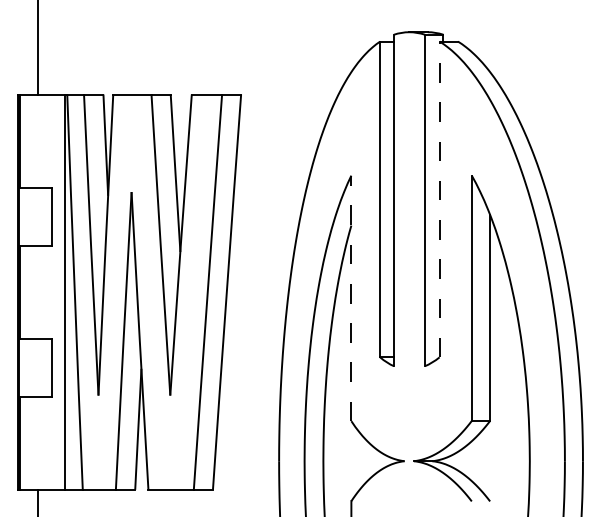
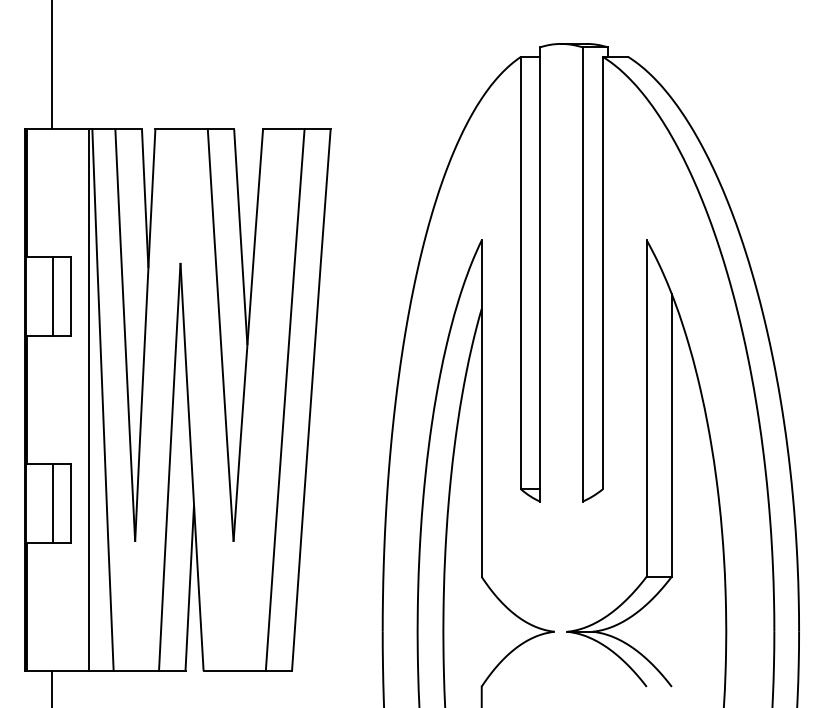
line: (439, 199) -> (602, 273), dashed -> solid
line: (38, 216) -> (52, 296), added
line: (351, 298) -> (481, 408), dashed -> solid
line: (38, 367) -> (52, 503), added

